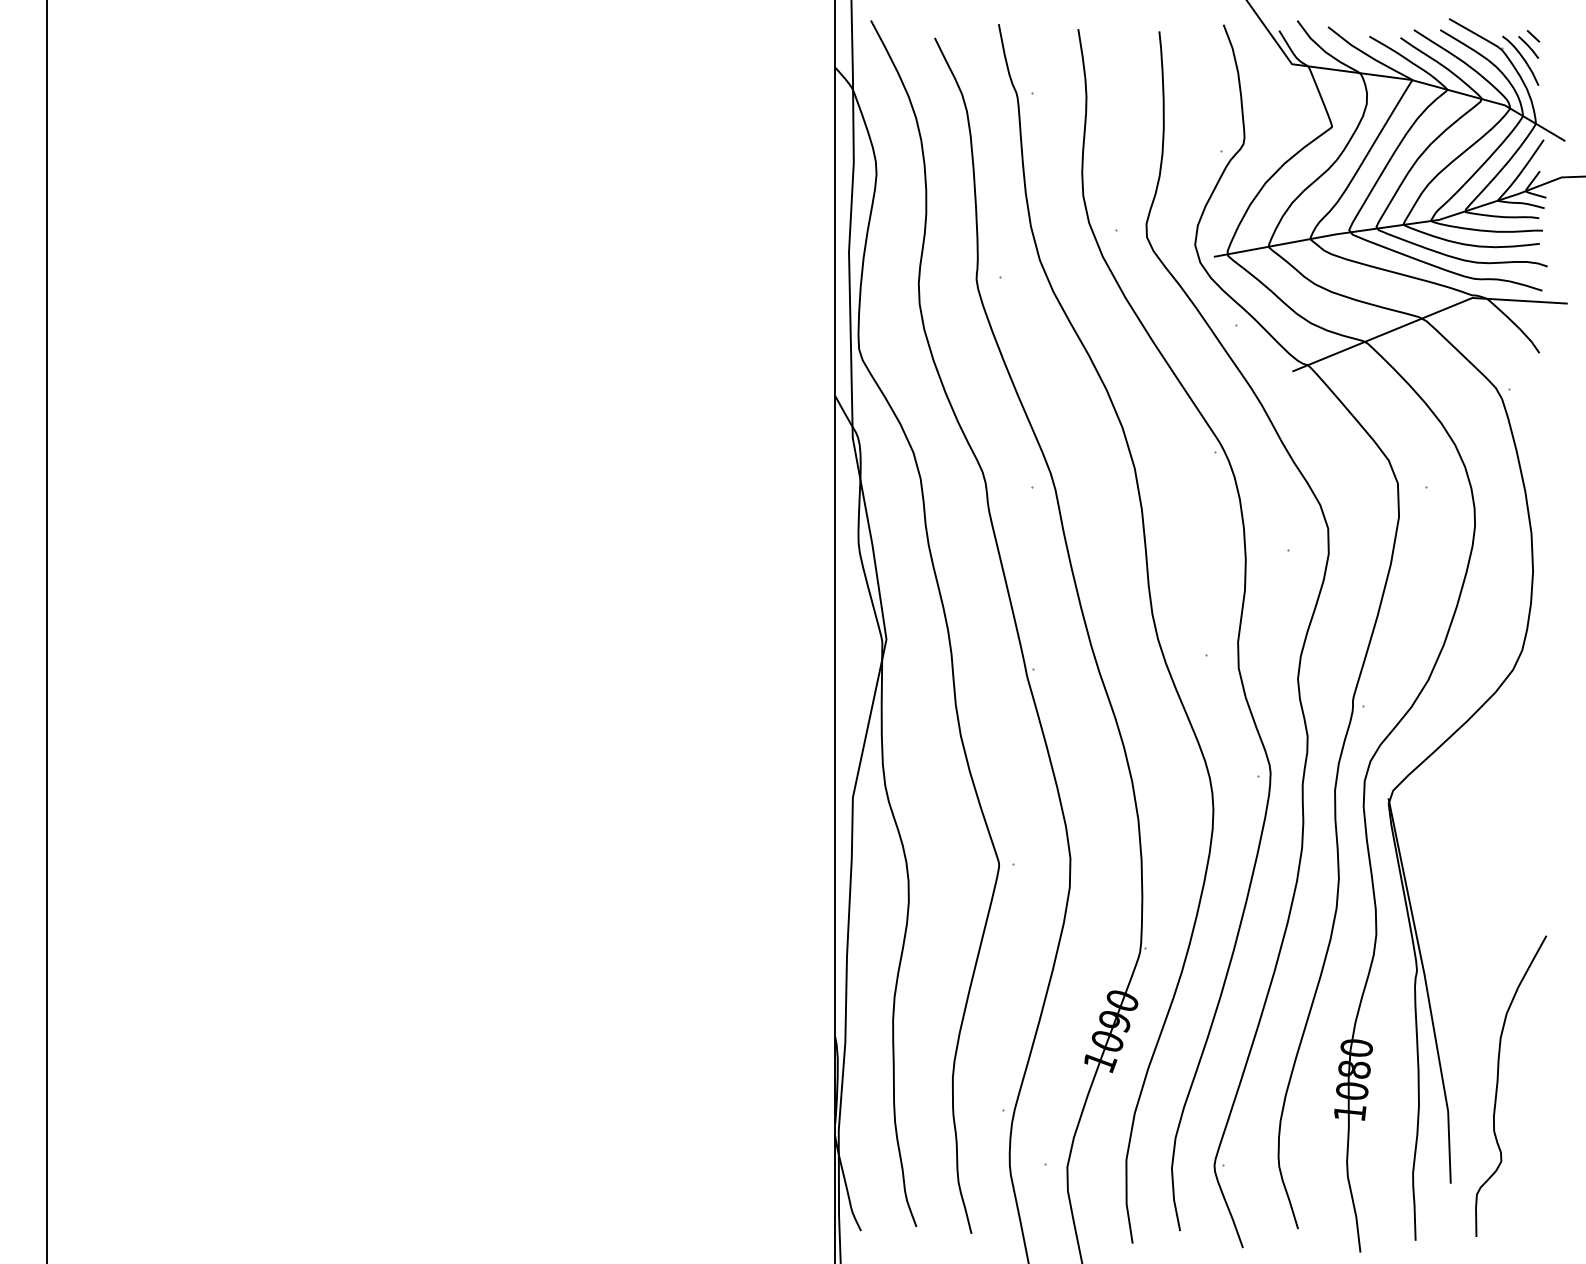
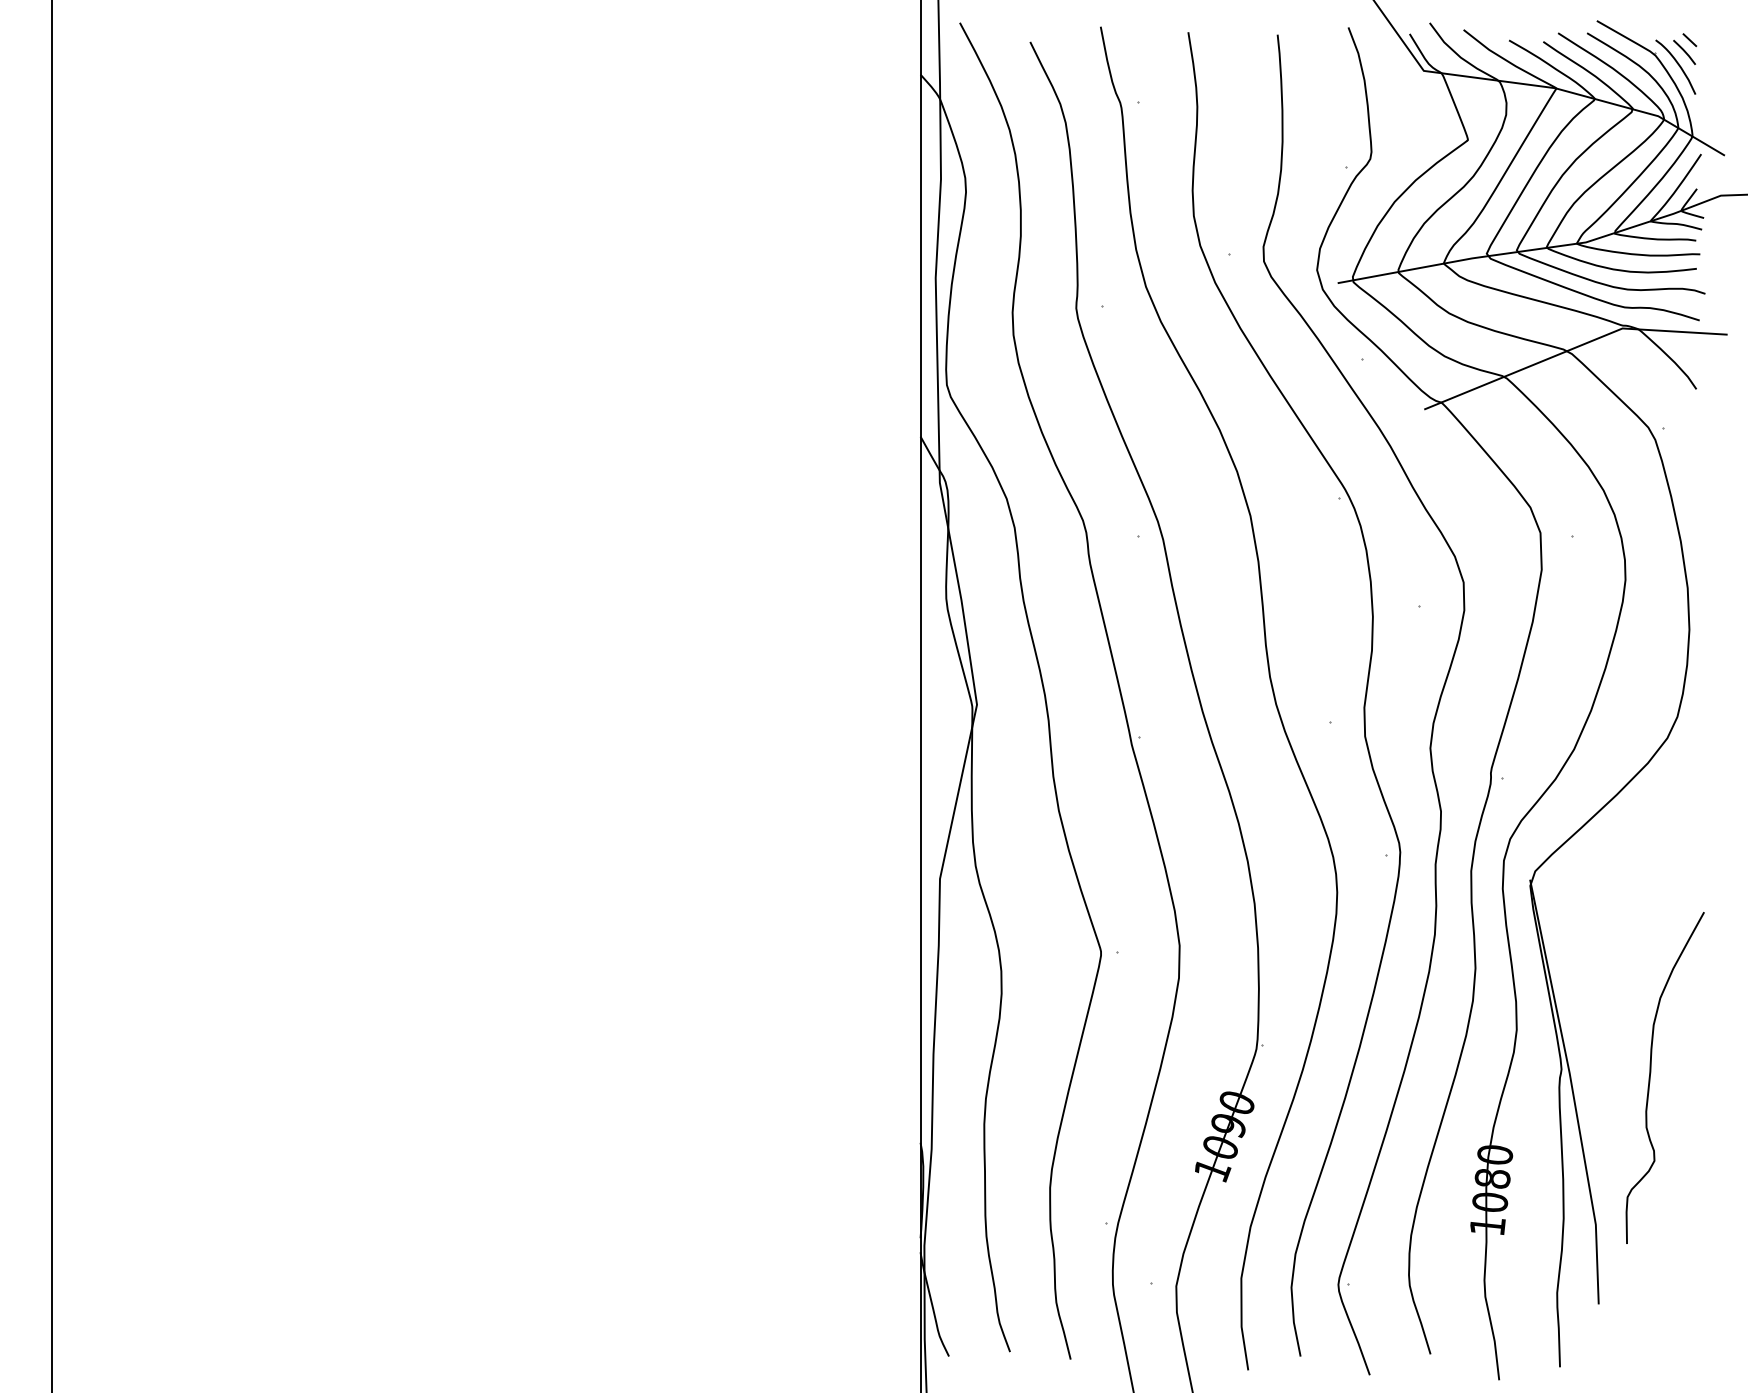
curve: (1498, 1082) -> (1651, 1073), moved

